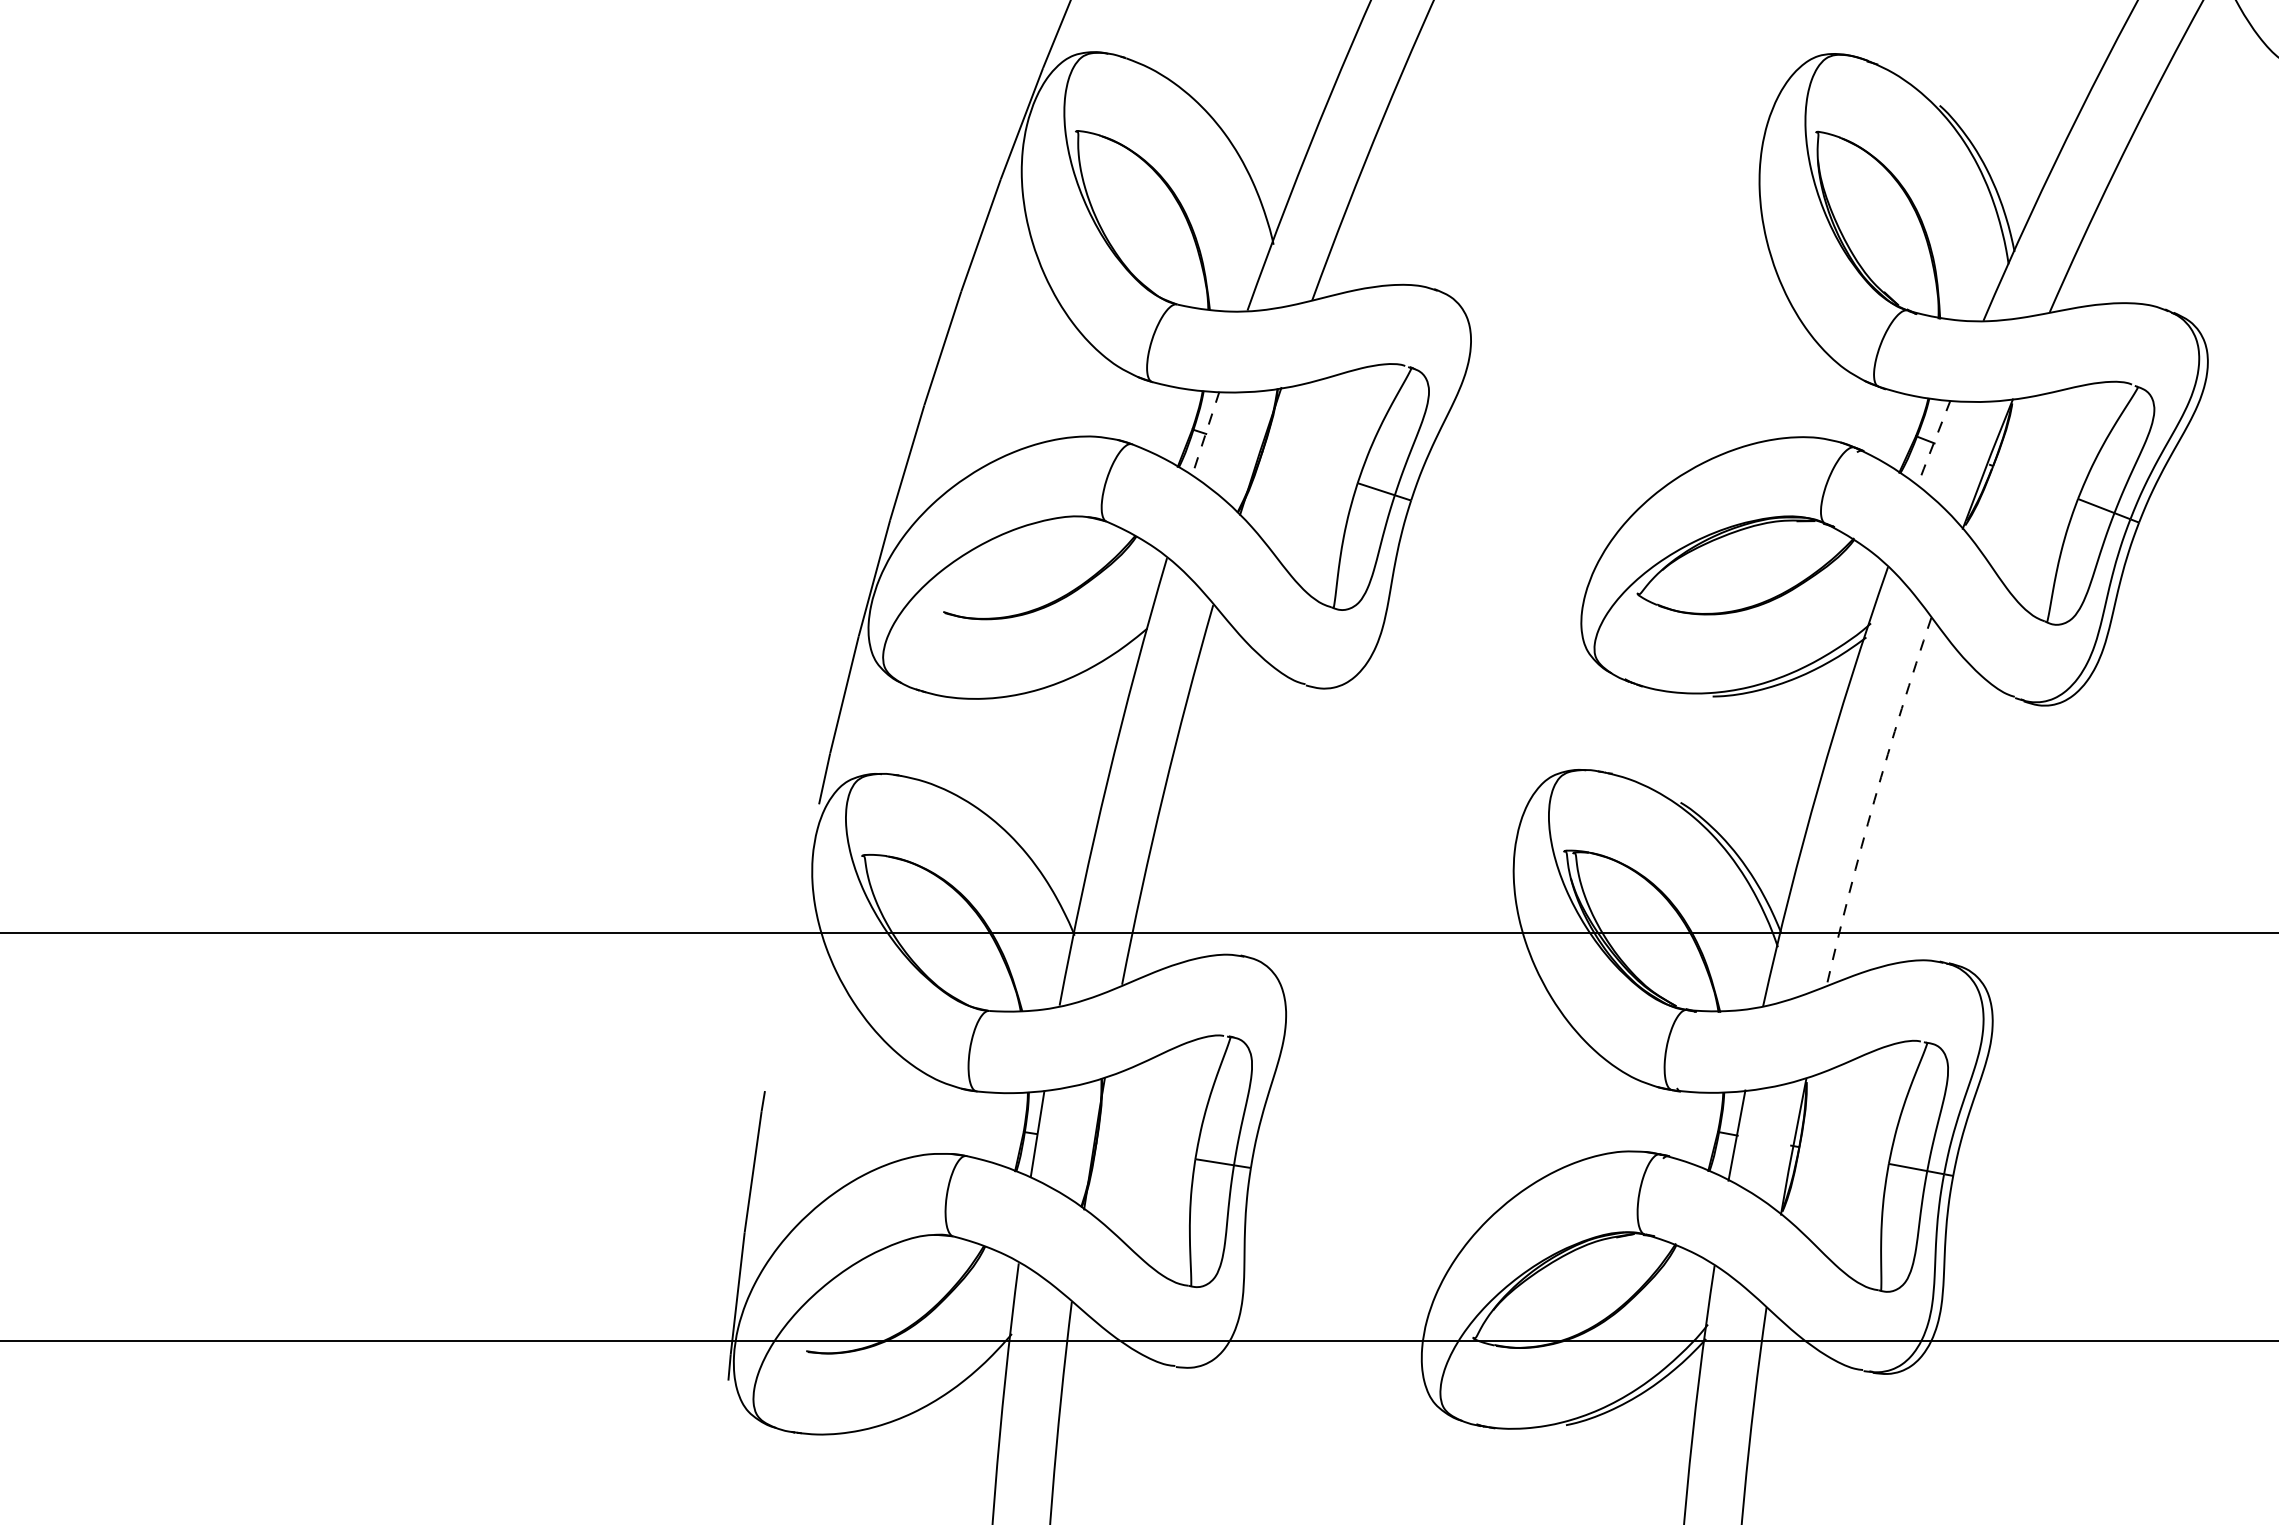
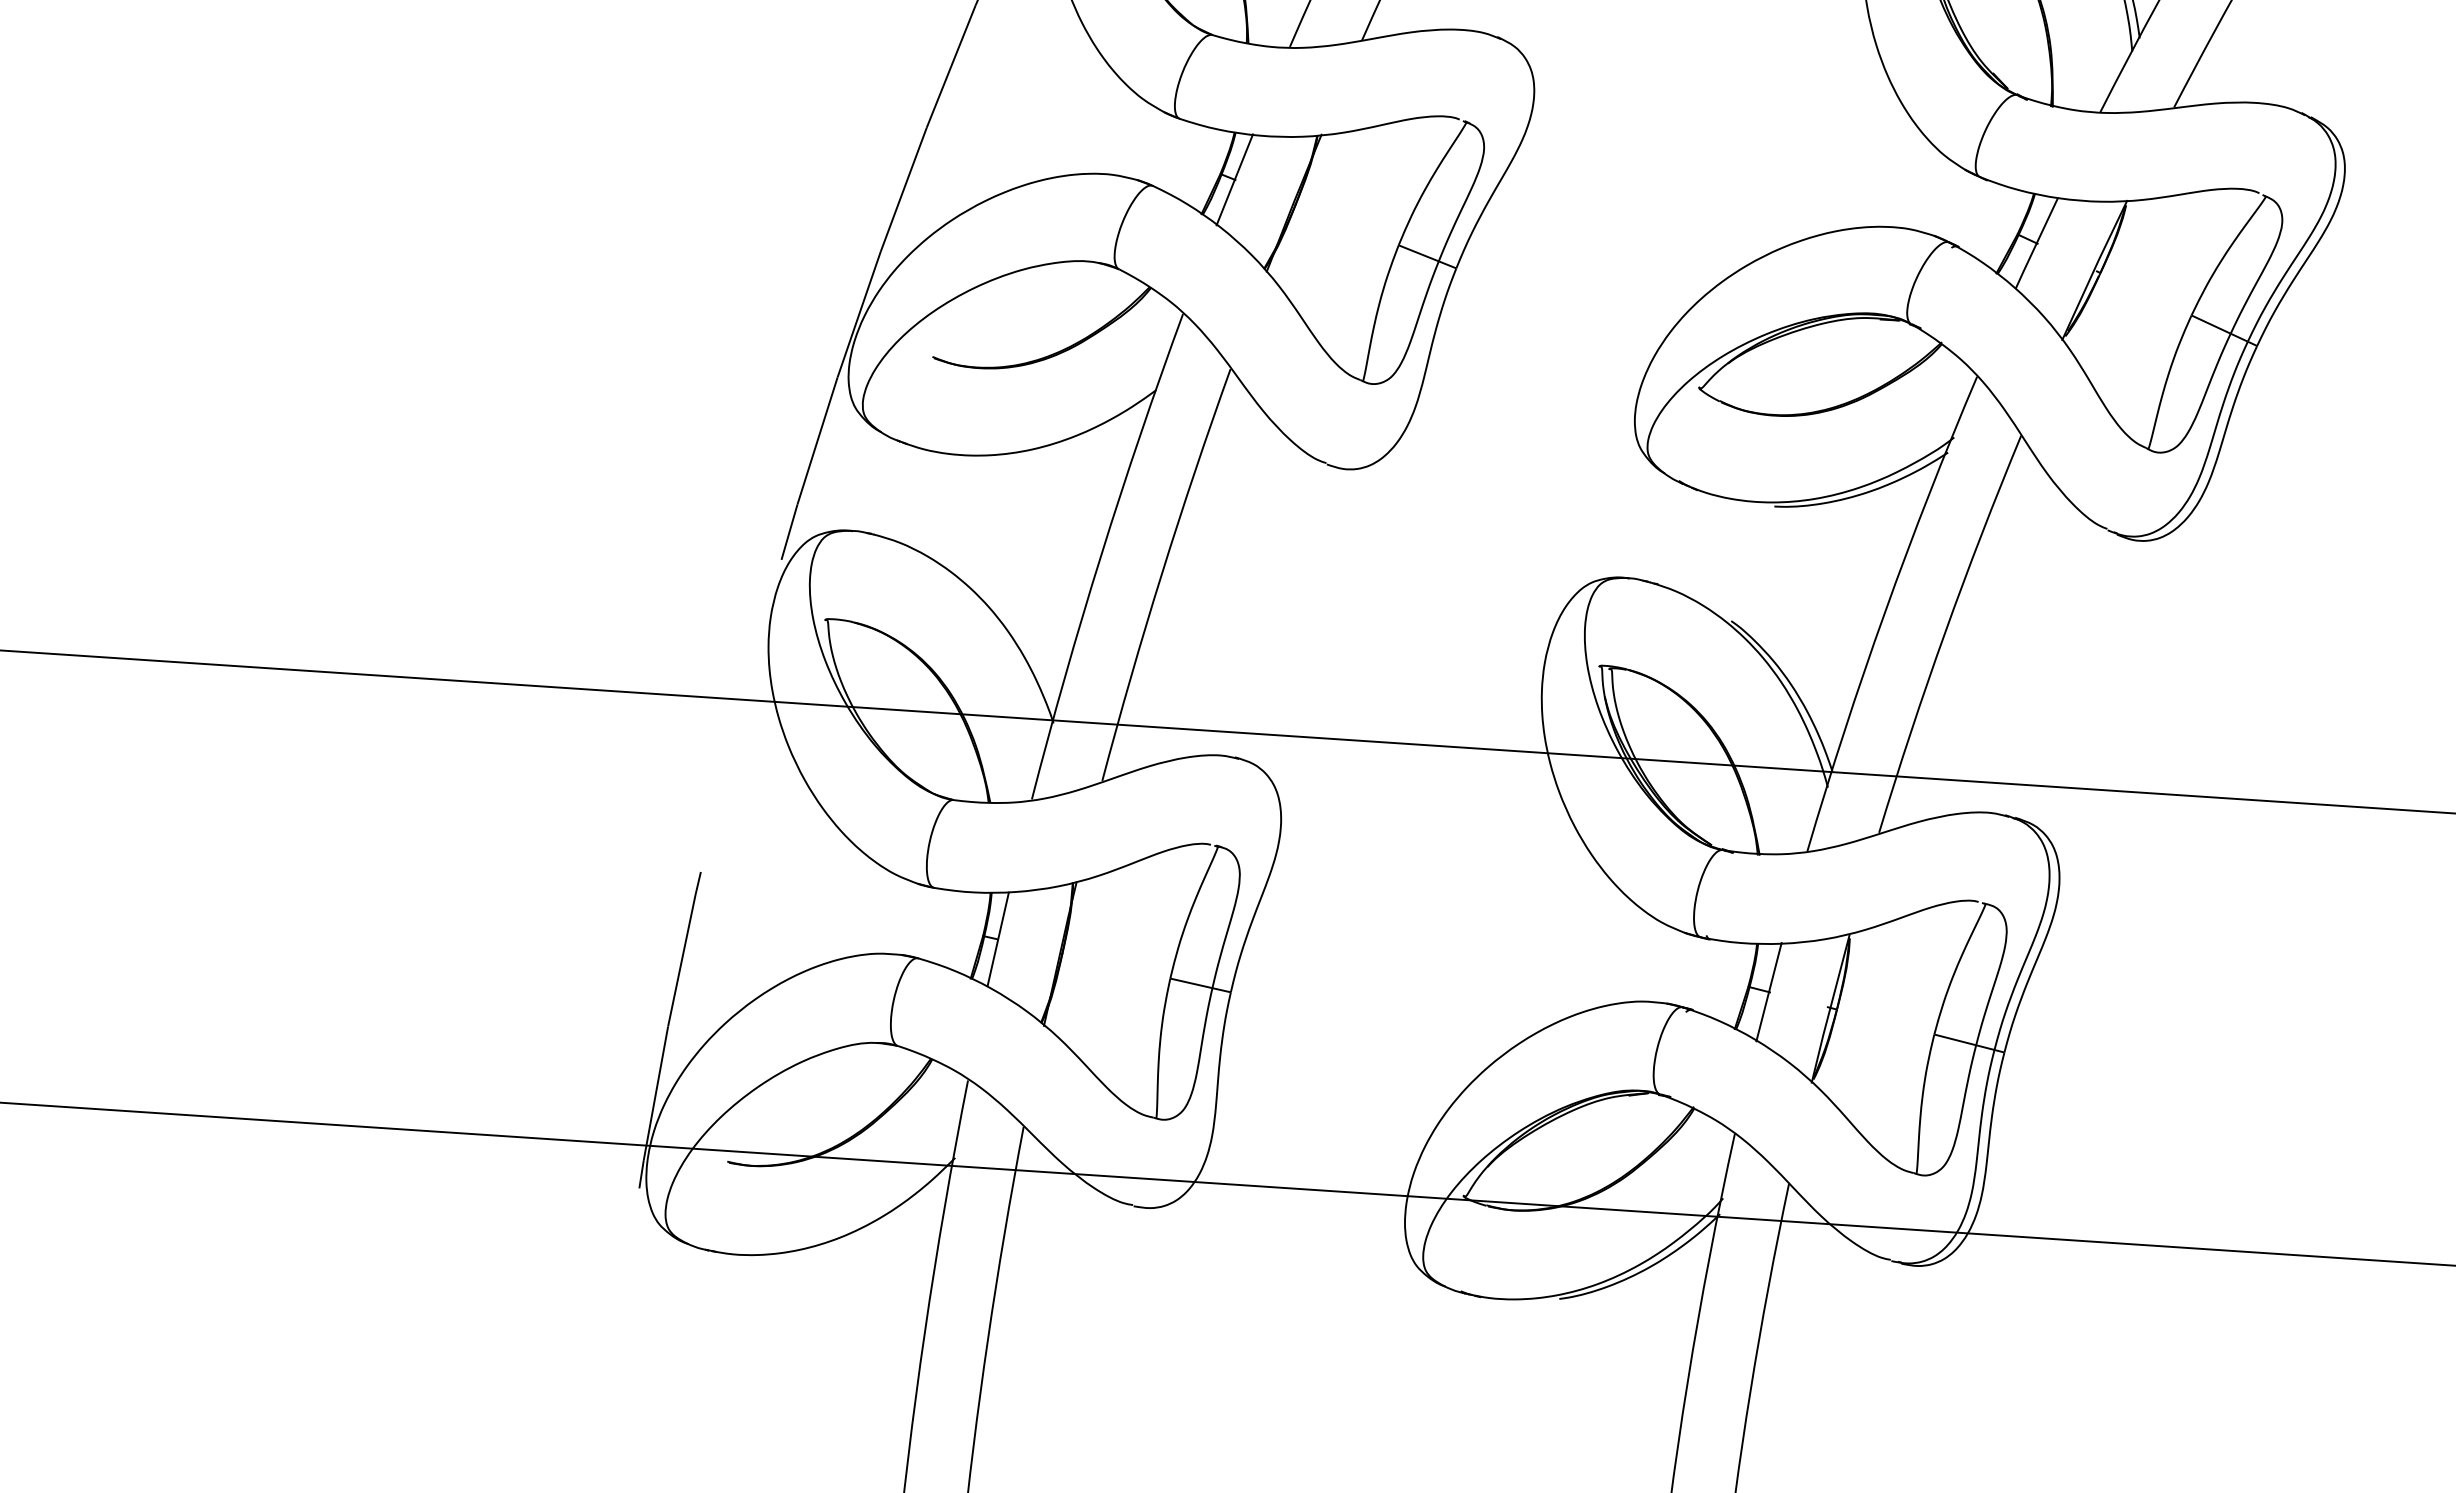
line: (1205, 434) -> (1234, 180), dashed -> solid
line: (1933, 443) -> (2036, 243), dashed -> solid
arc: (1874, 800) -> (1945, 632), dashed -> solid

